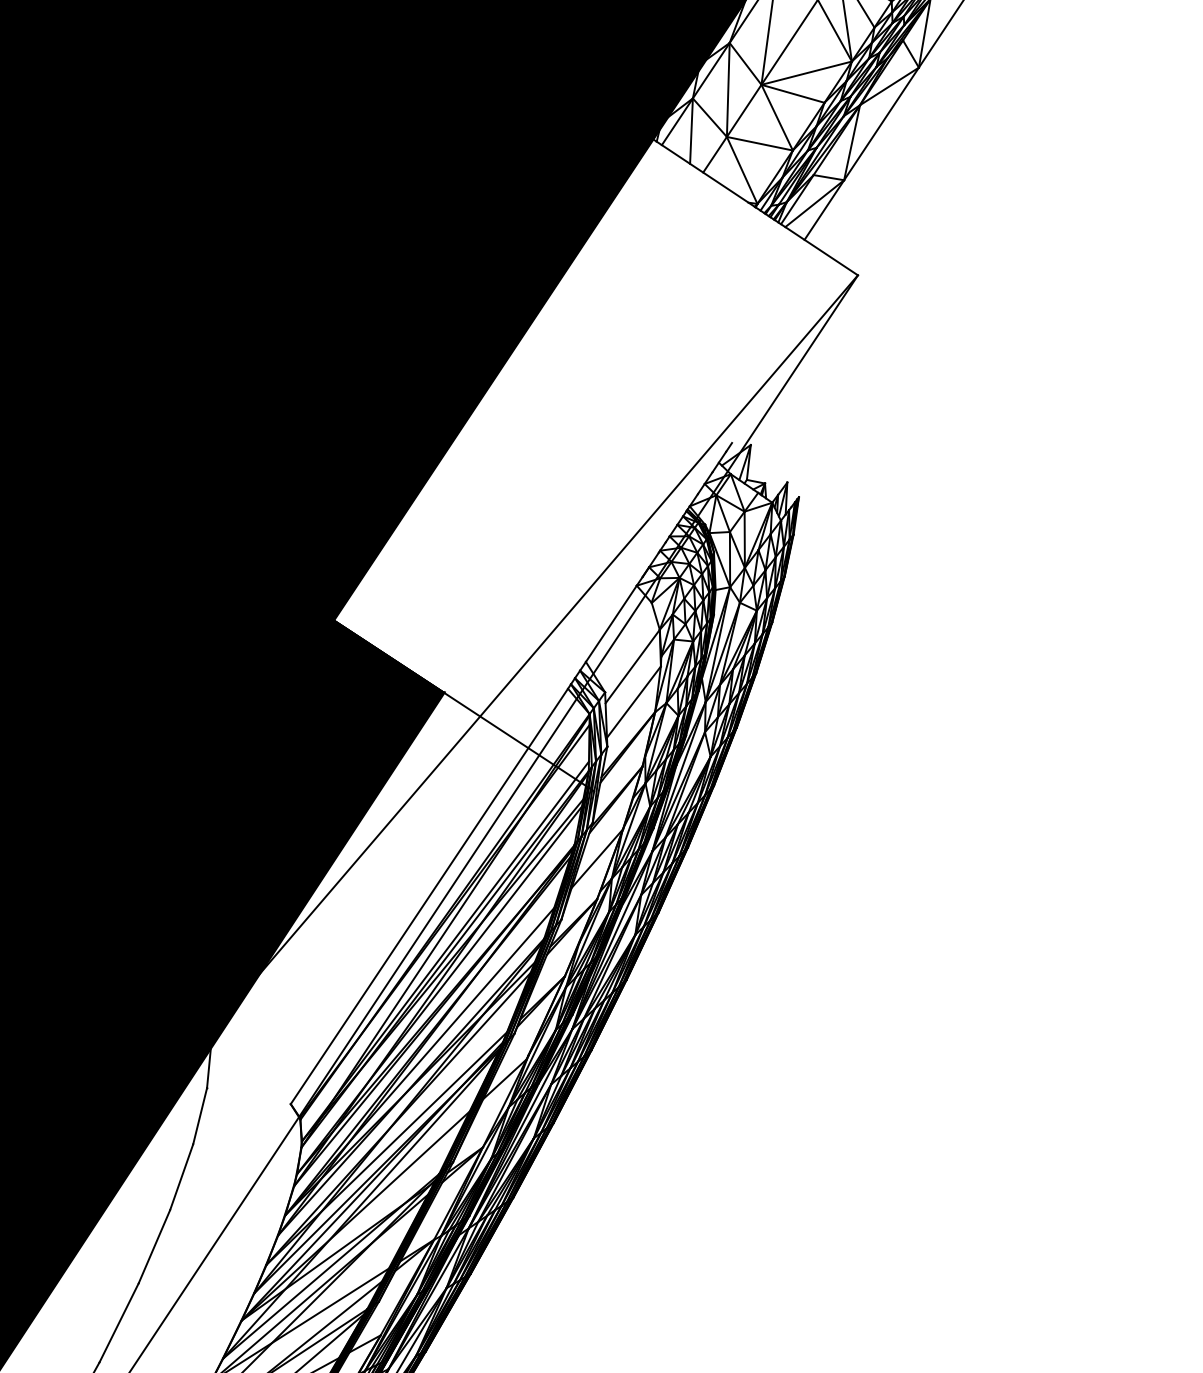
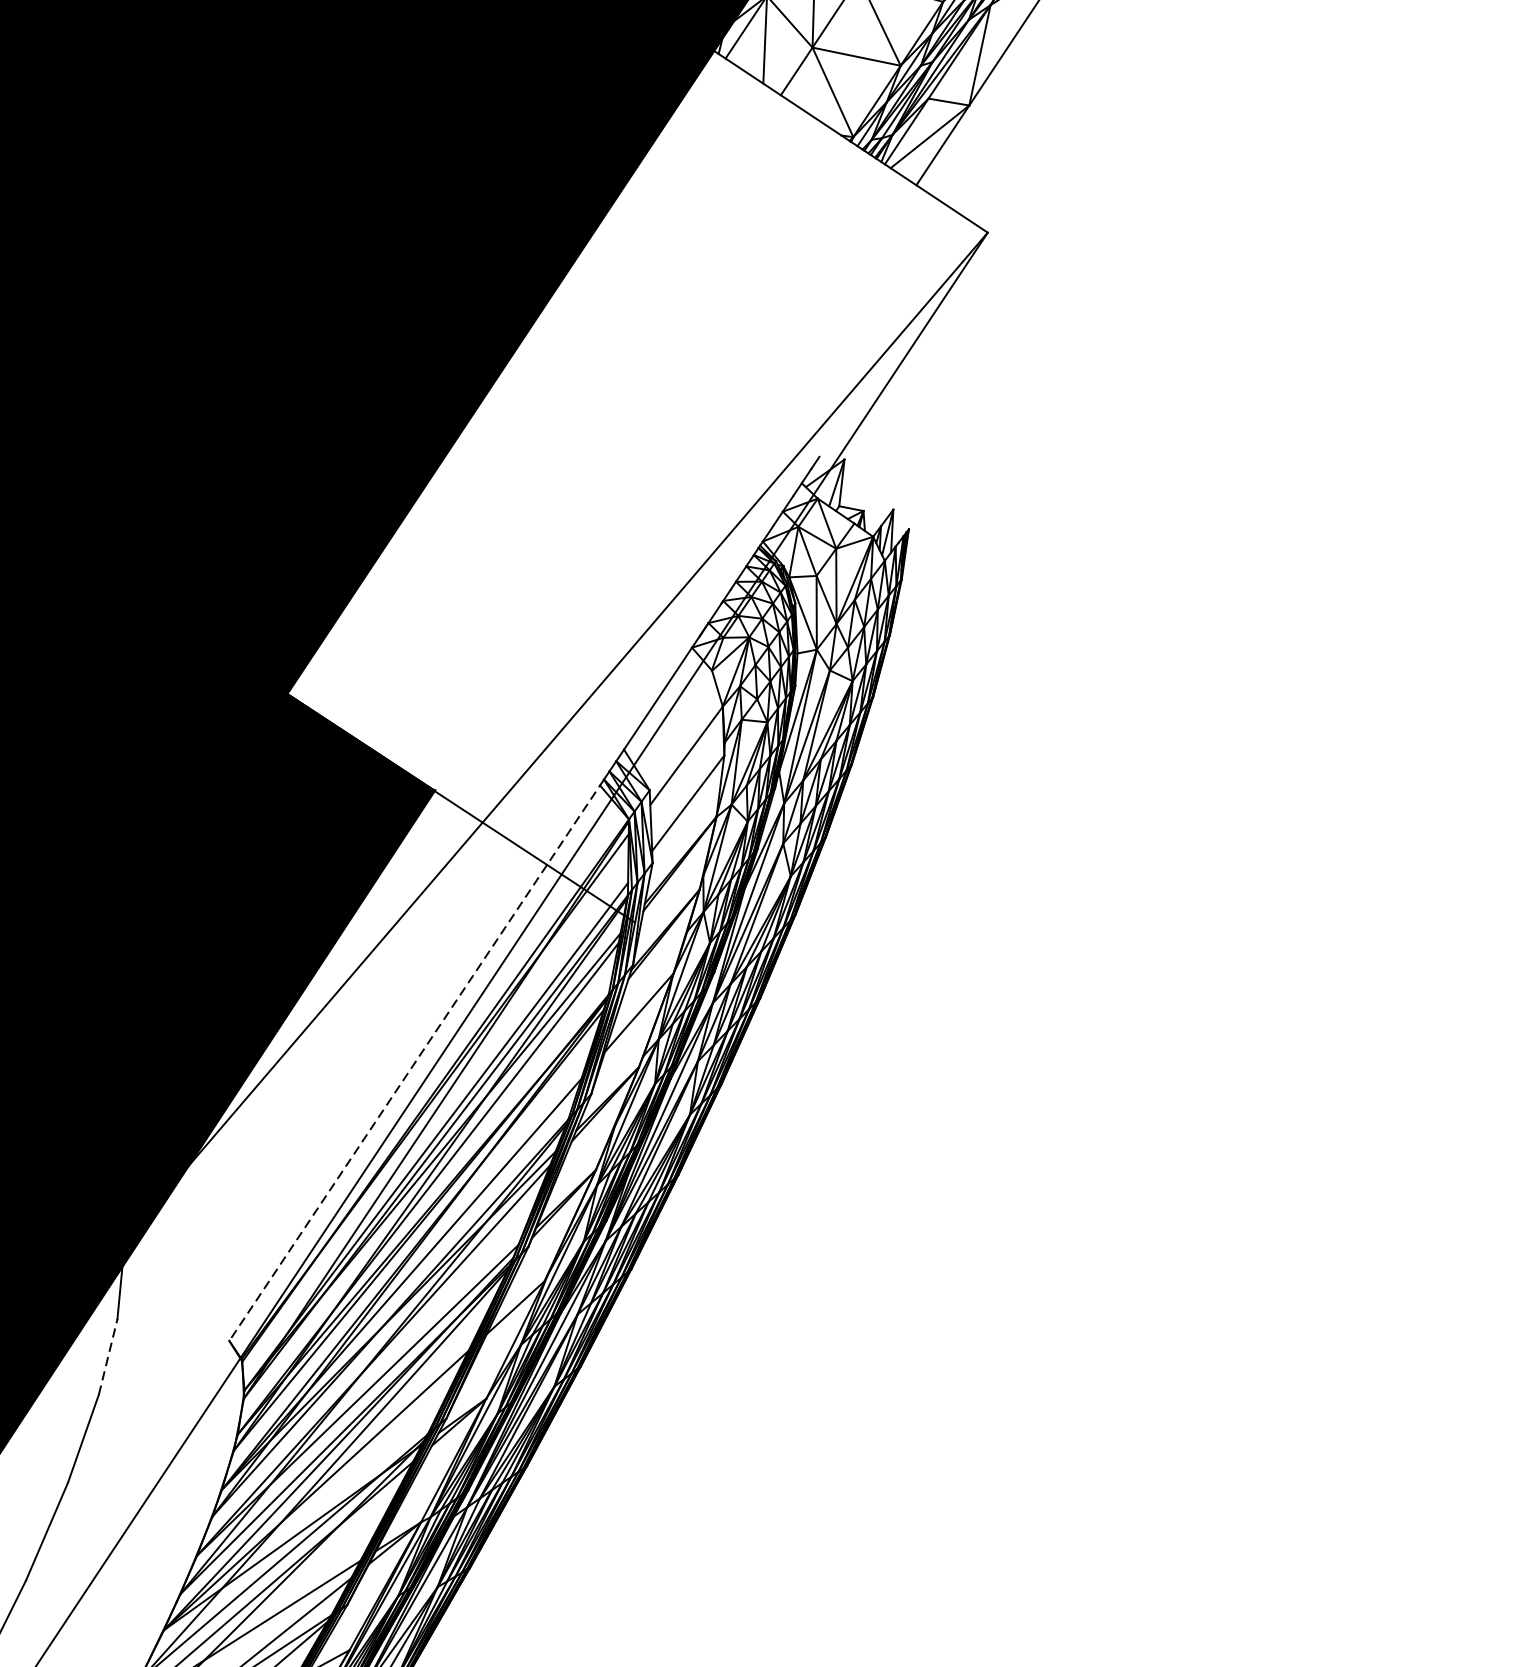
line: (430, 894) -> (416, 1060), solid -> dashed
line: (200, 1116) -> (108, 1357), solid -> dashed

